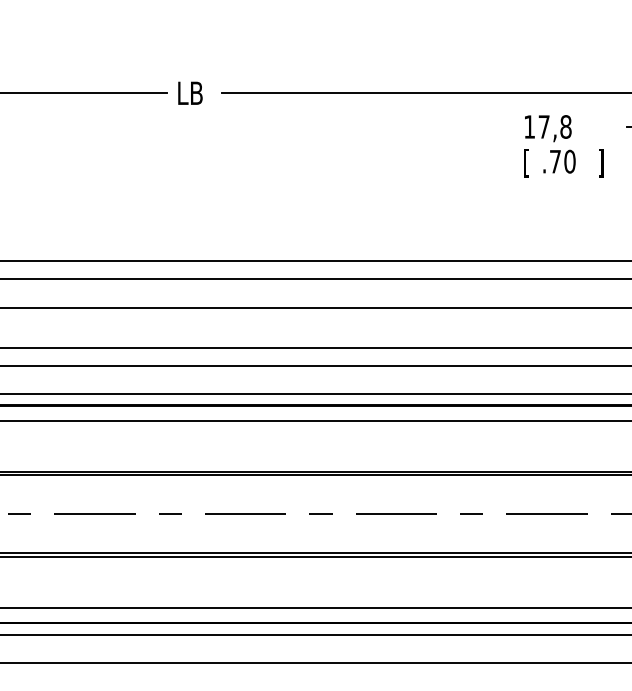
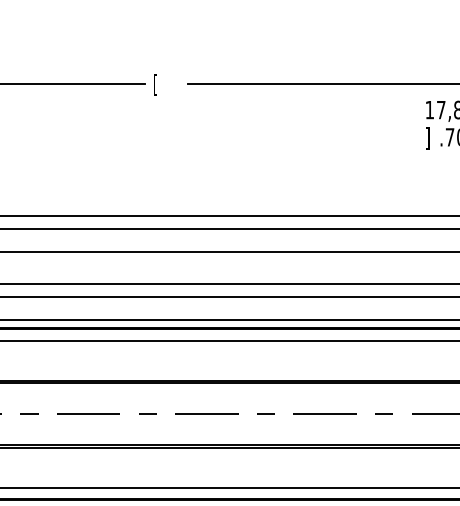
text: (190, 94) -> (163, 84), LB -> [
text: (526, 163) -> (427, 138), [ -> ]

